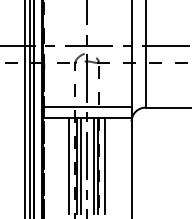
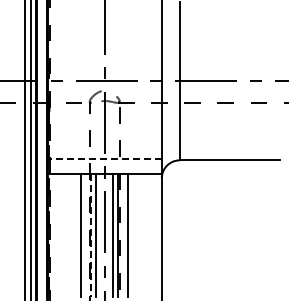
line: (86, 107) -> (104, 159), solid -> dashed
line: (76, 166) -> (91, 235), solid -> dashed

